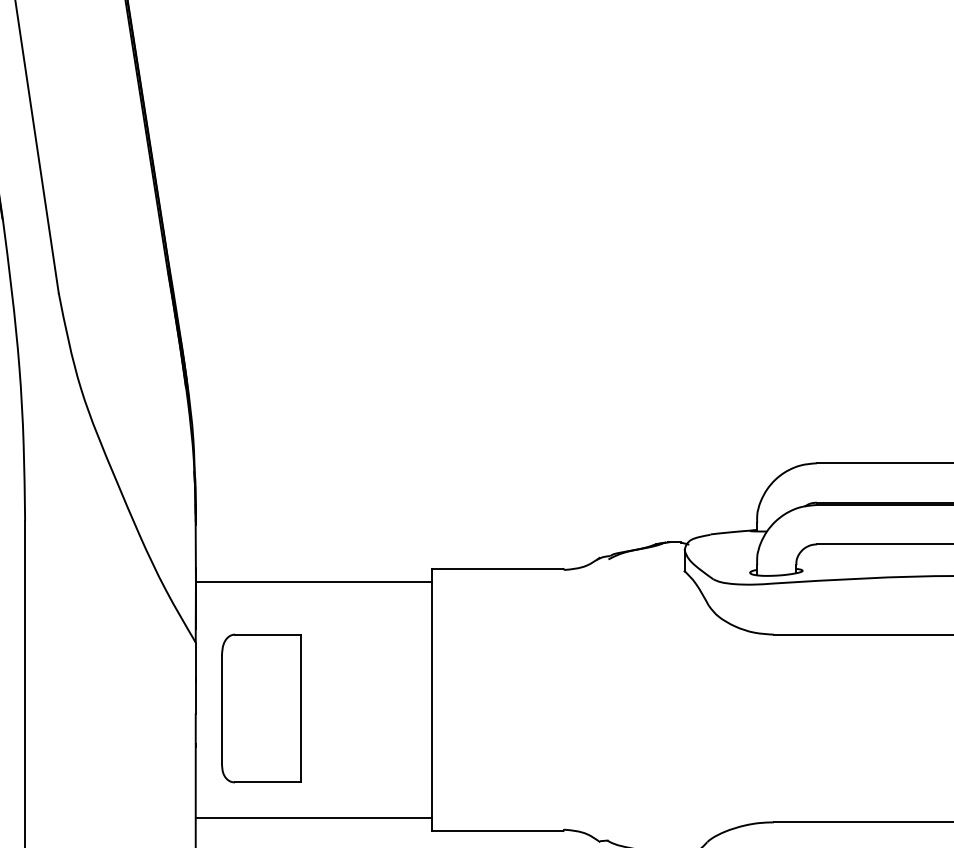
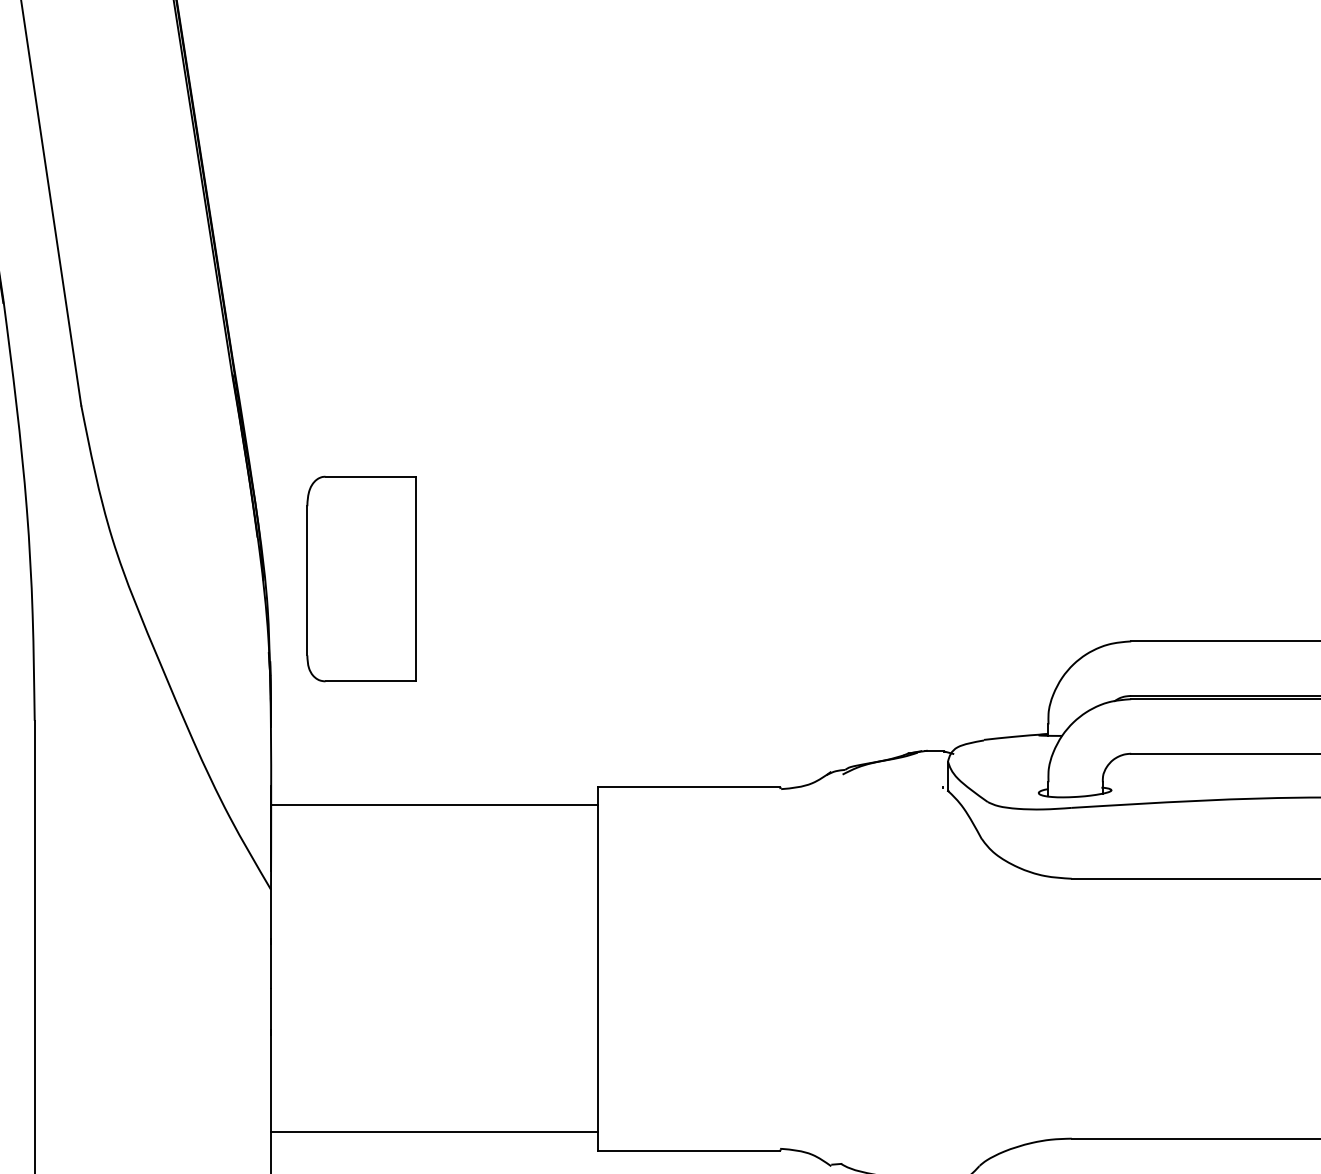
part: (261, 708) -> (361, 578), moved

